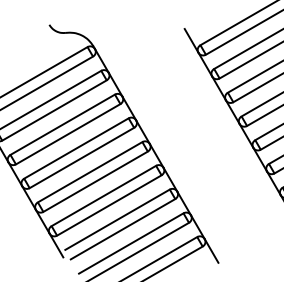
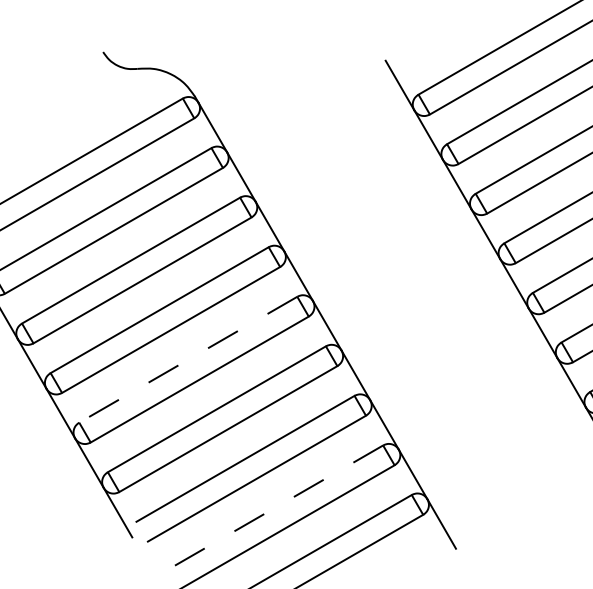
line: (89, 172) -> (186, 360), solid -> dashed
line: (130, 243) -> (272, 508), solid -> dashed

